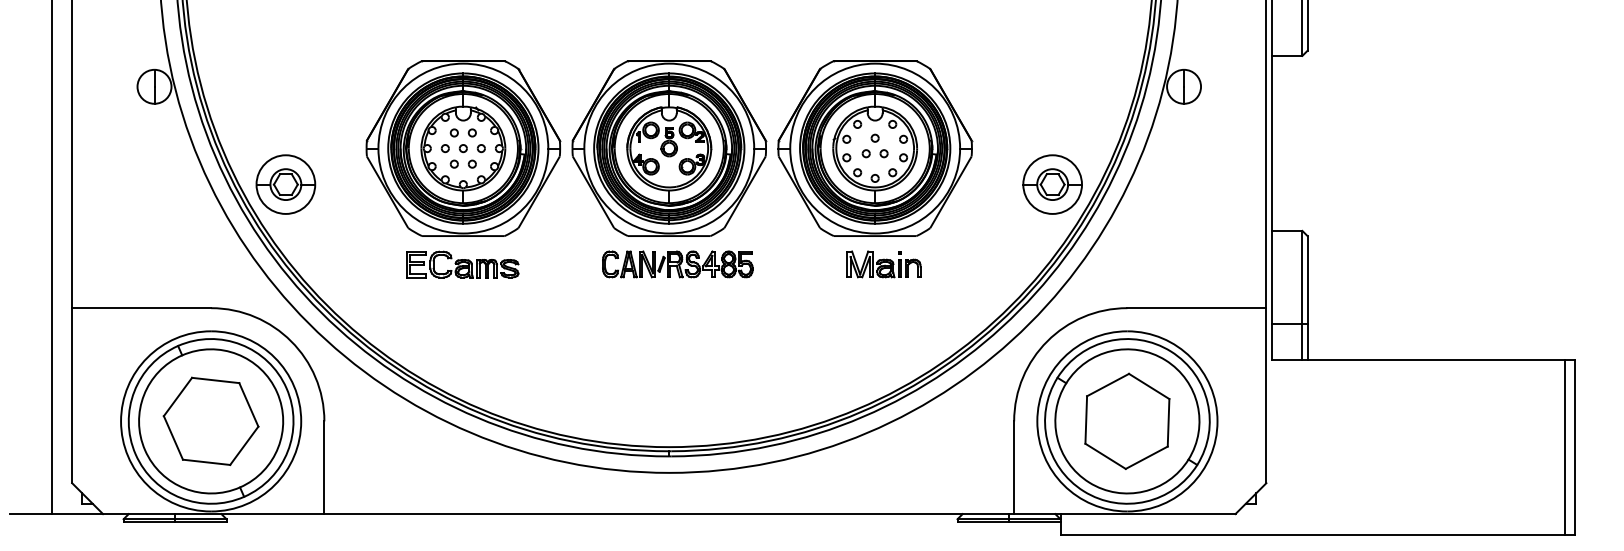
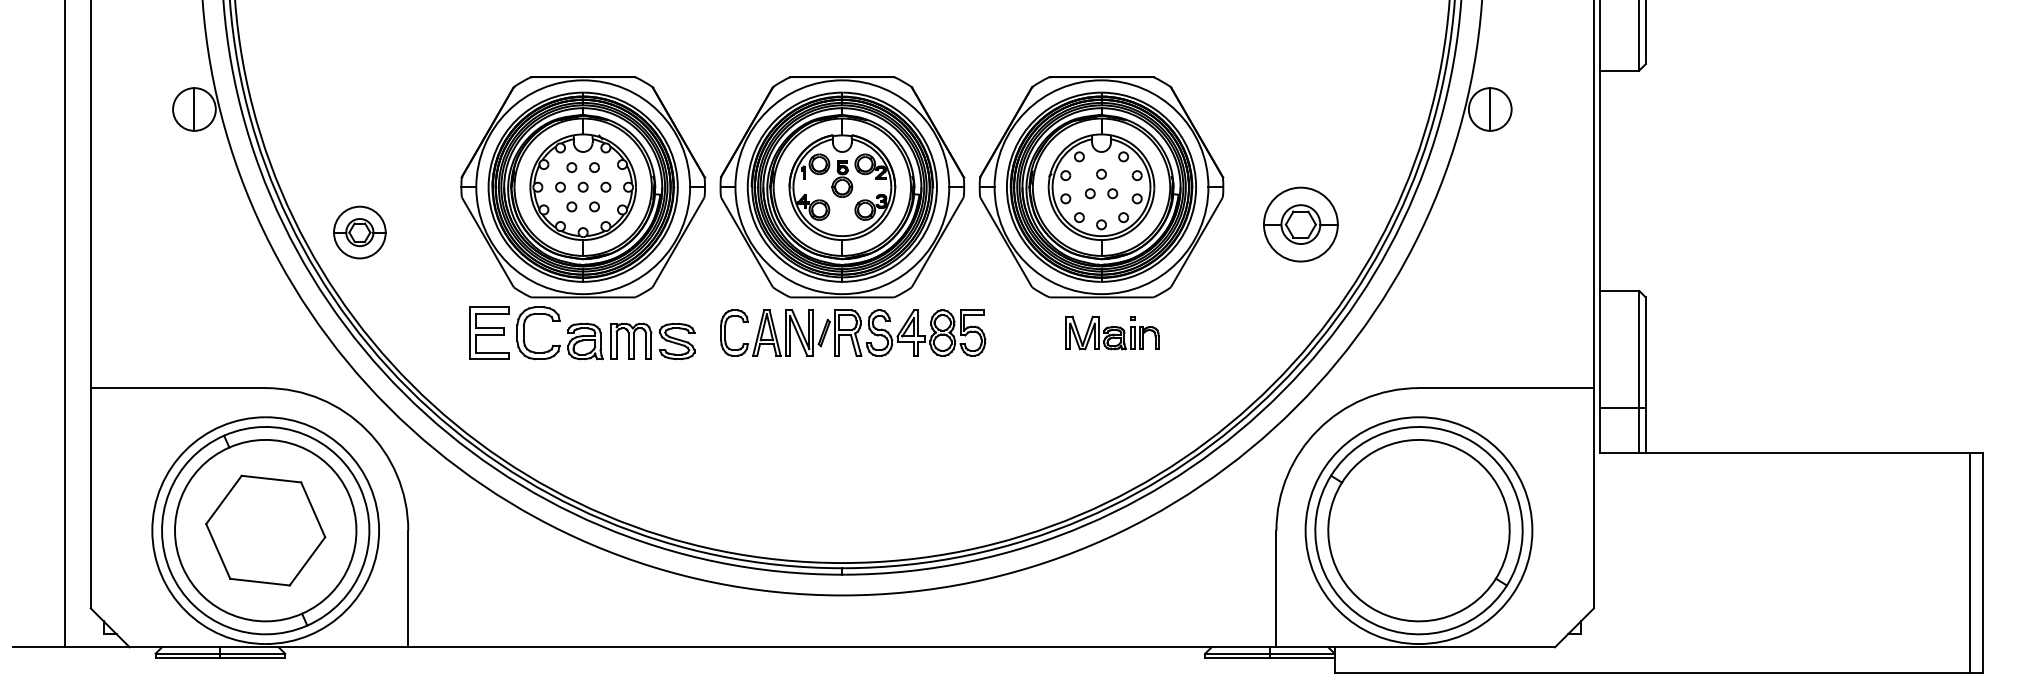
part: (285, 184) -> (359, 232), size x0.7
part: (1052, 184) -> (1300, 224), moved
part: (678, 263) -> (853, 332), size x1.4
part: (462, 264) -> (582, 333), size x1.6
part: (1127, 421) -> (1418, 530), removed

